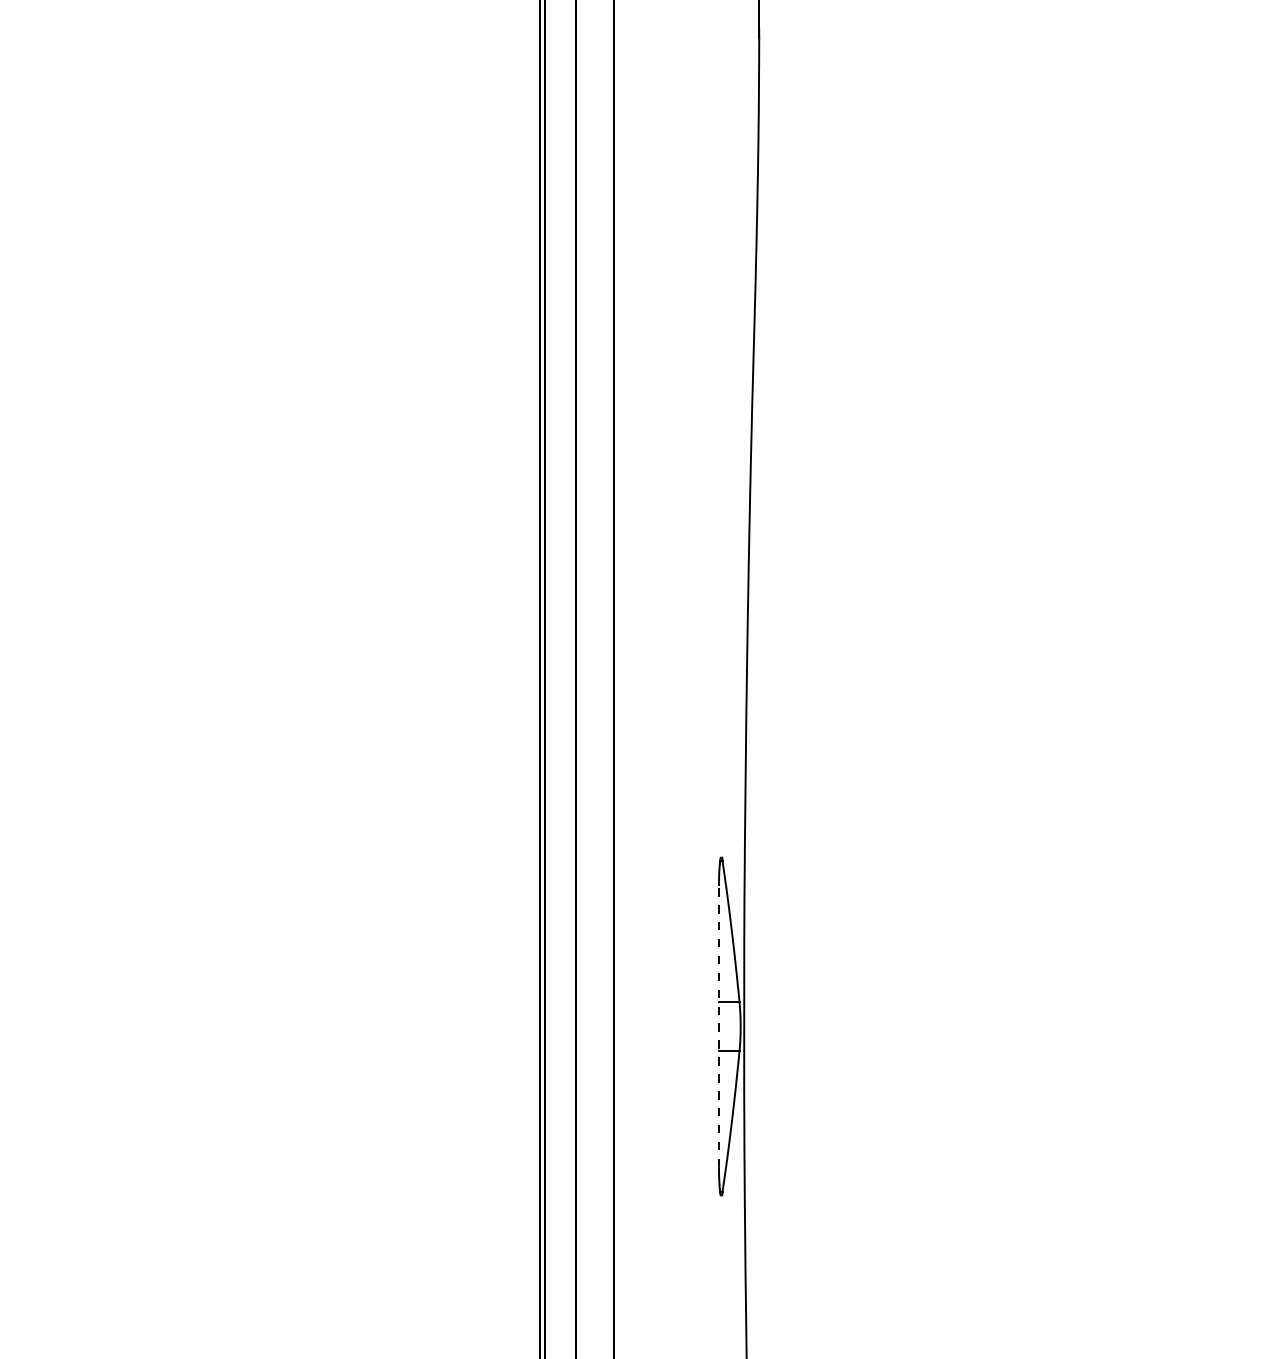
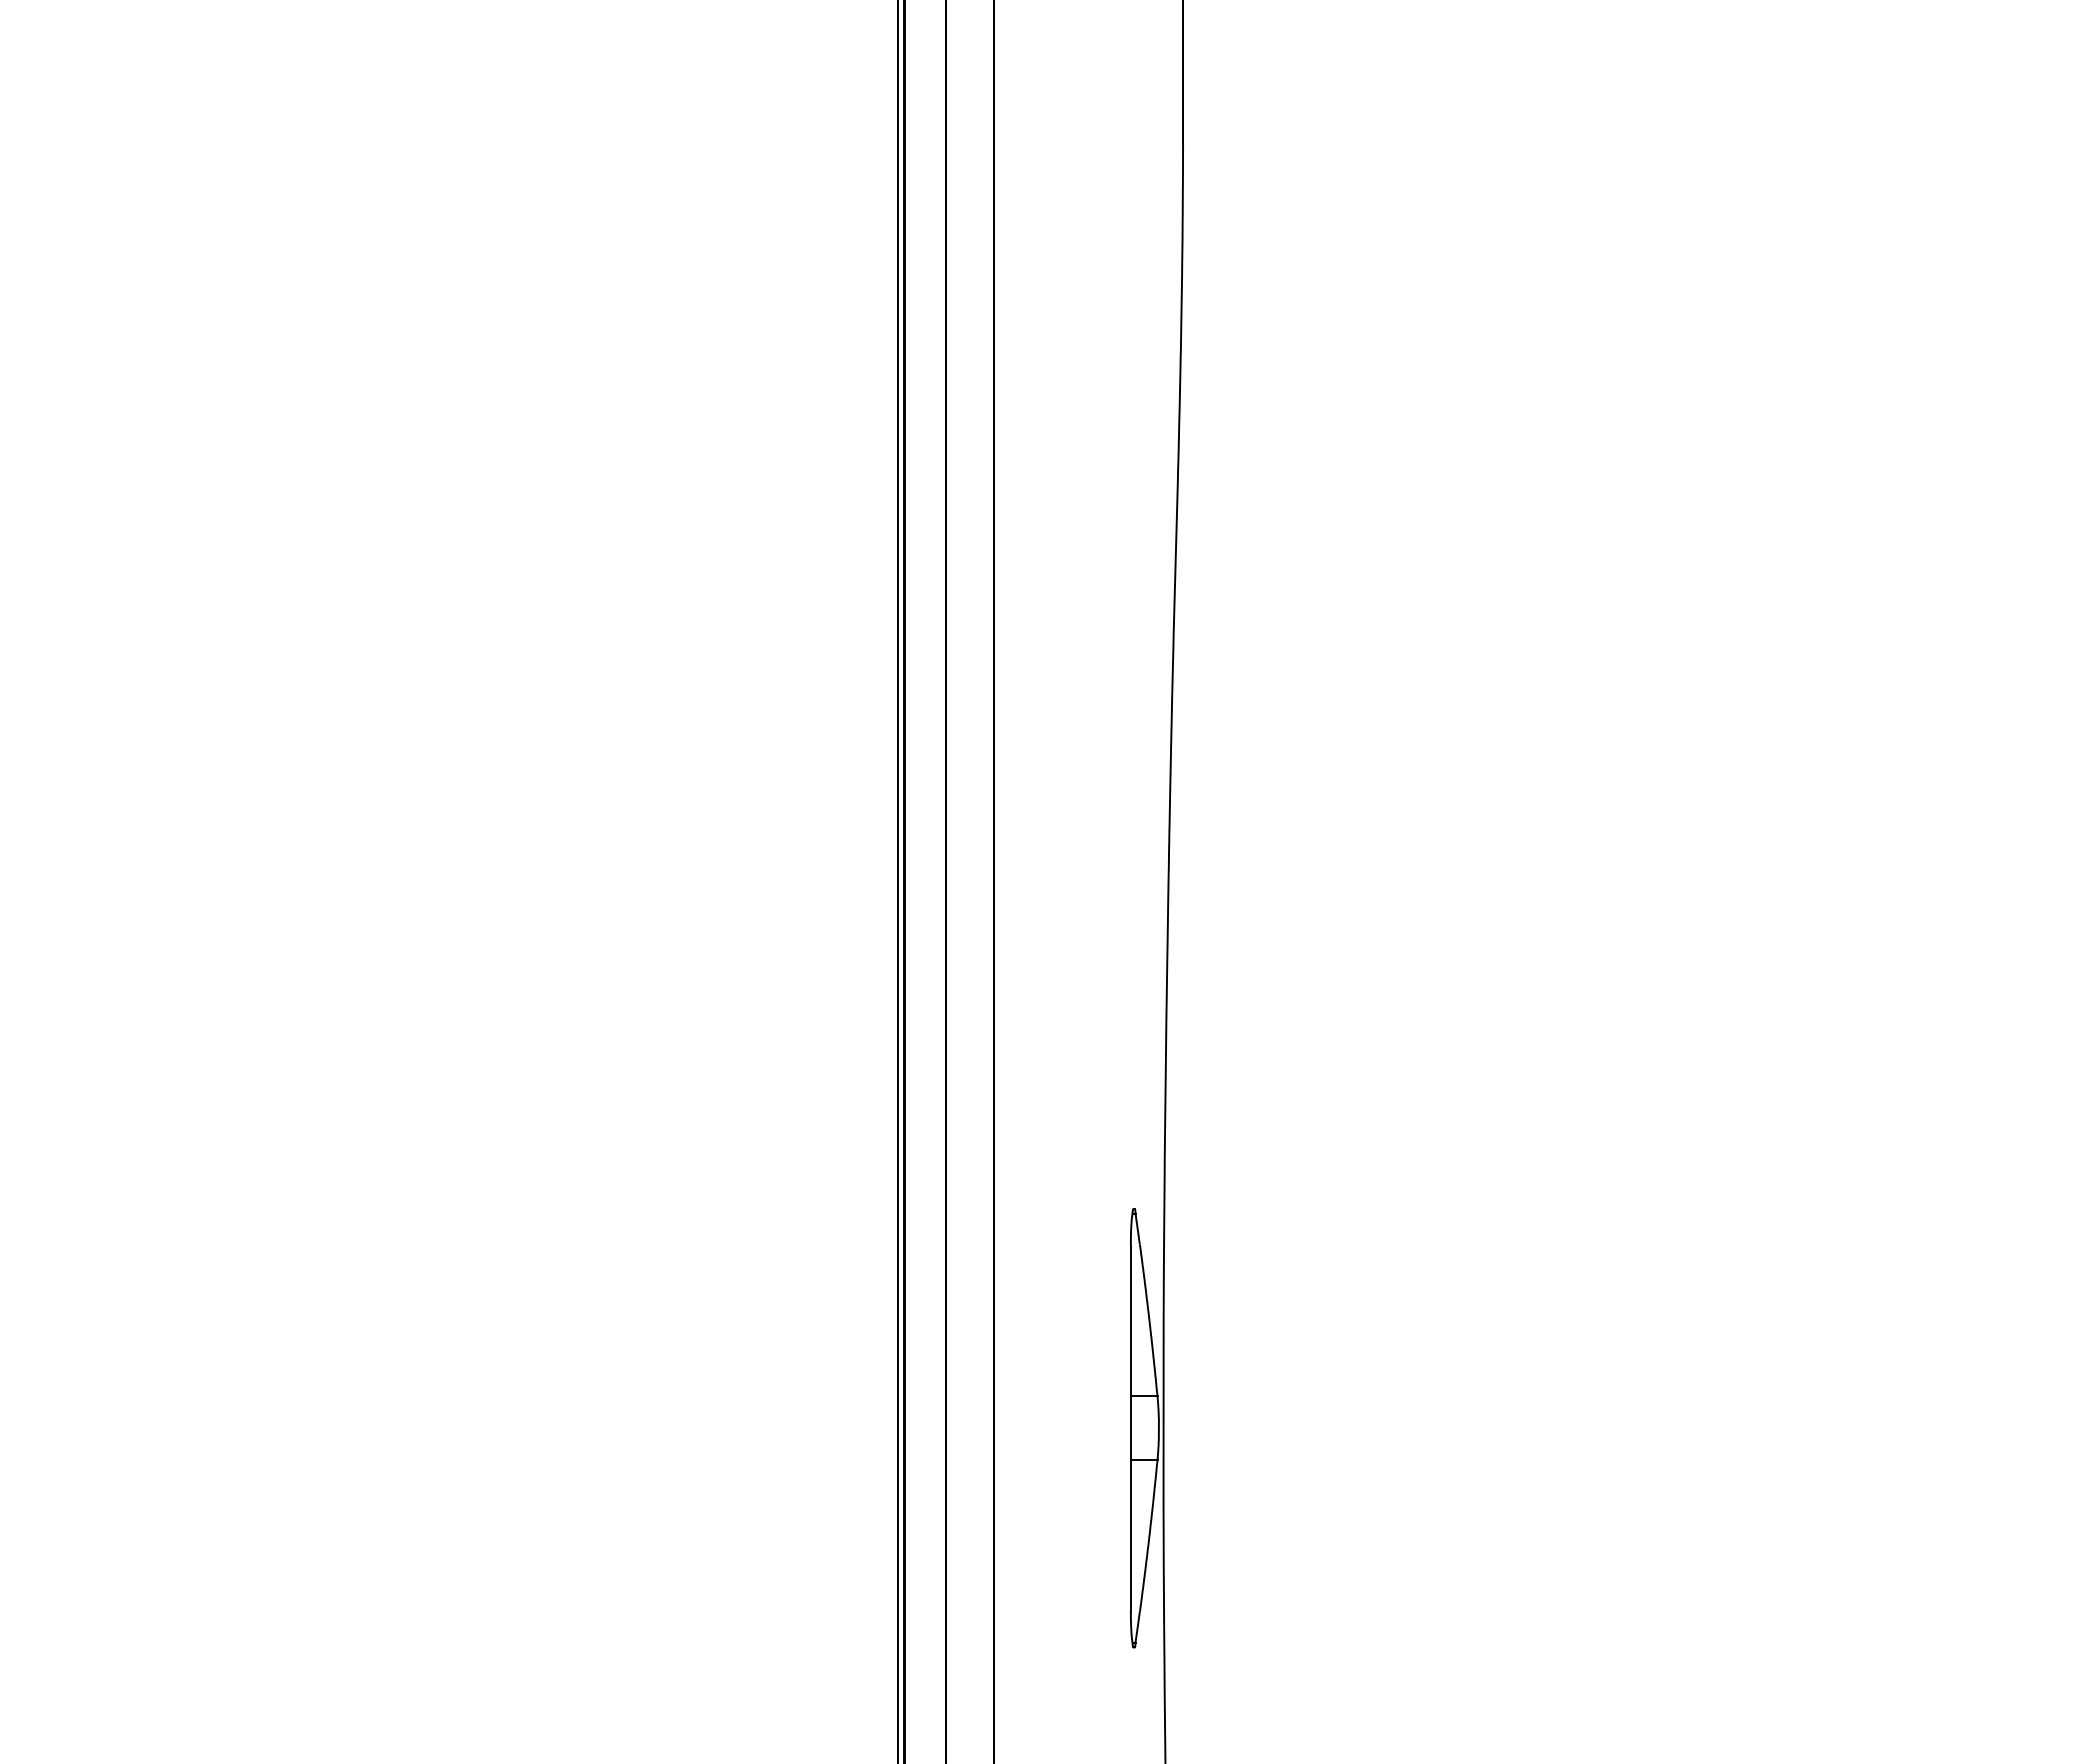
line: (718, 1026) -> (1130, 1427), dashed -> solid

